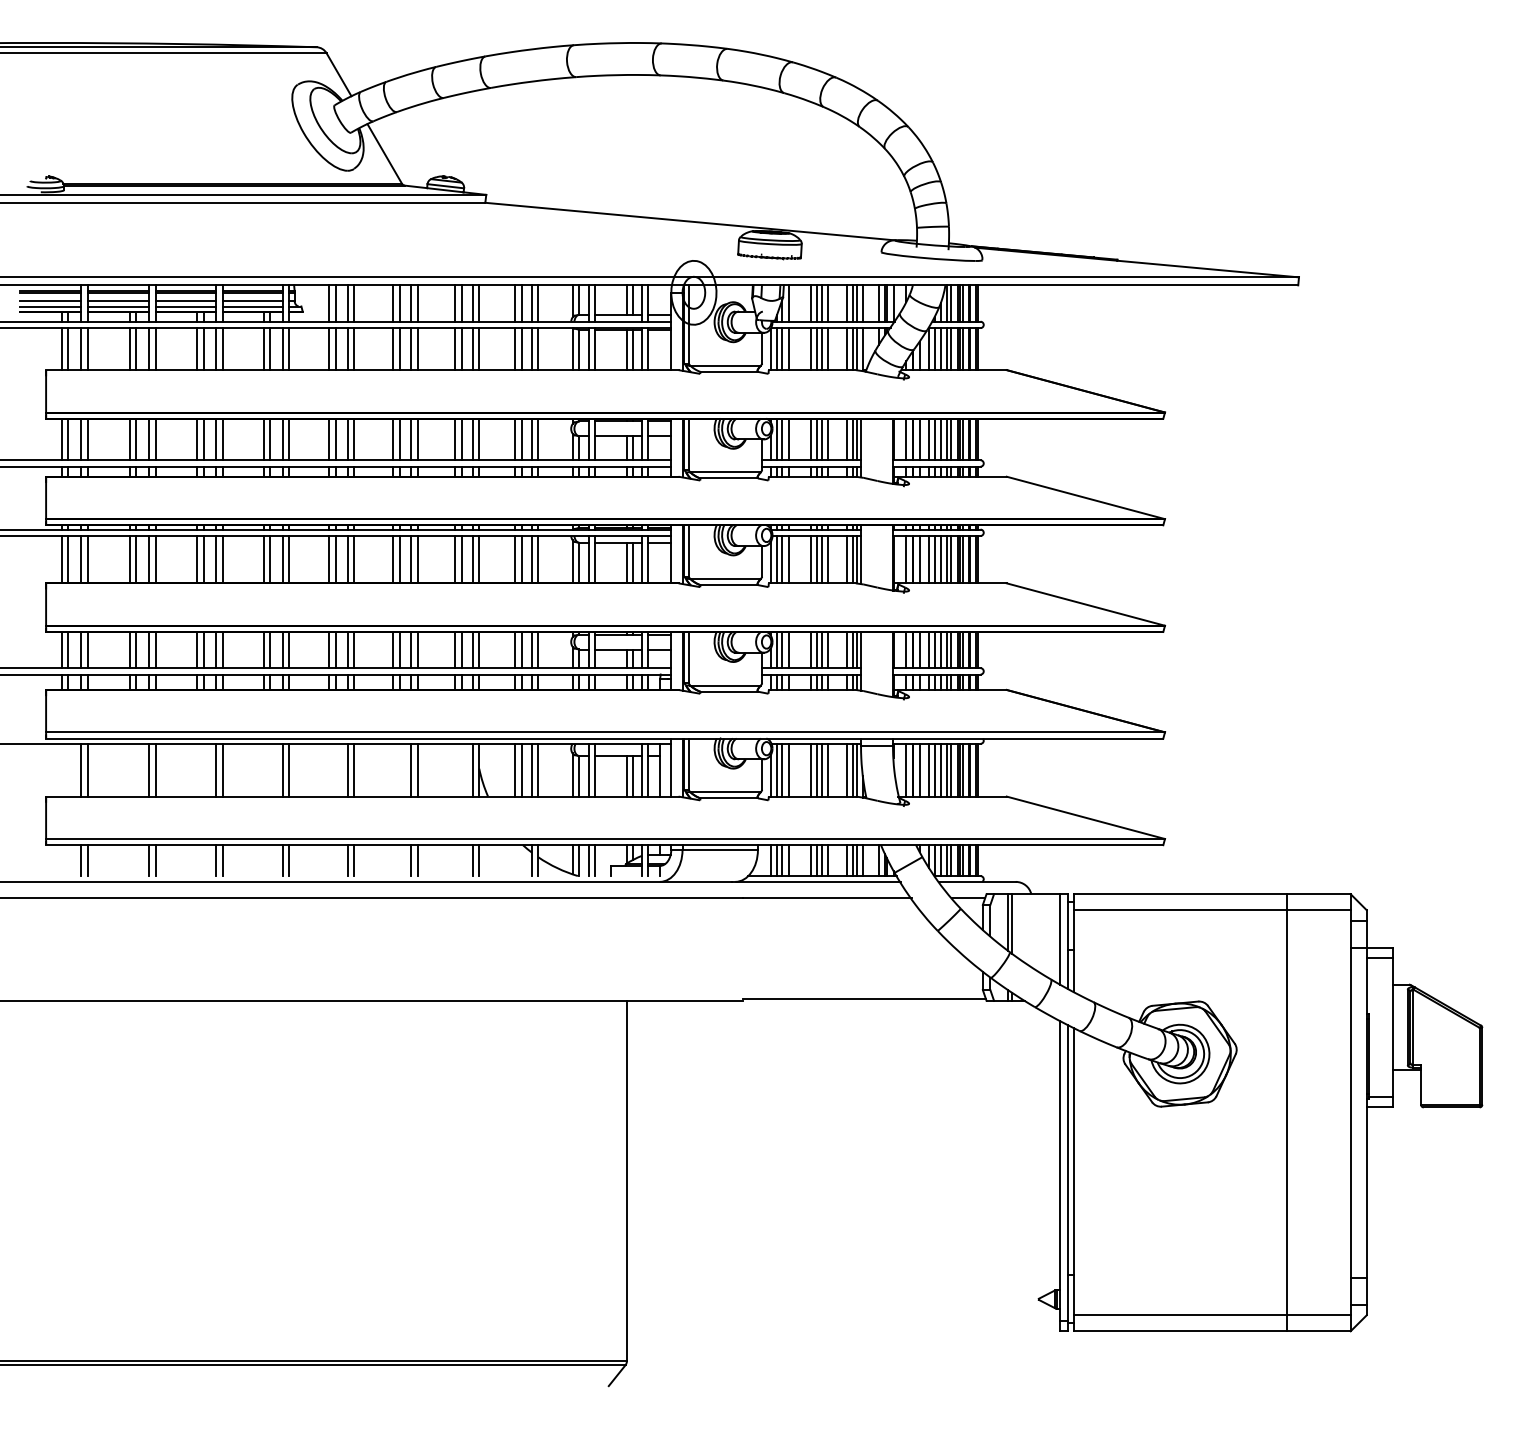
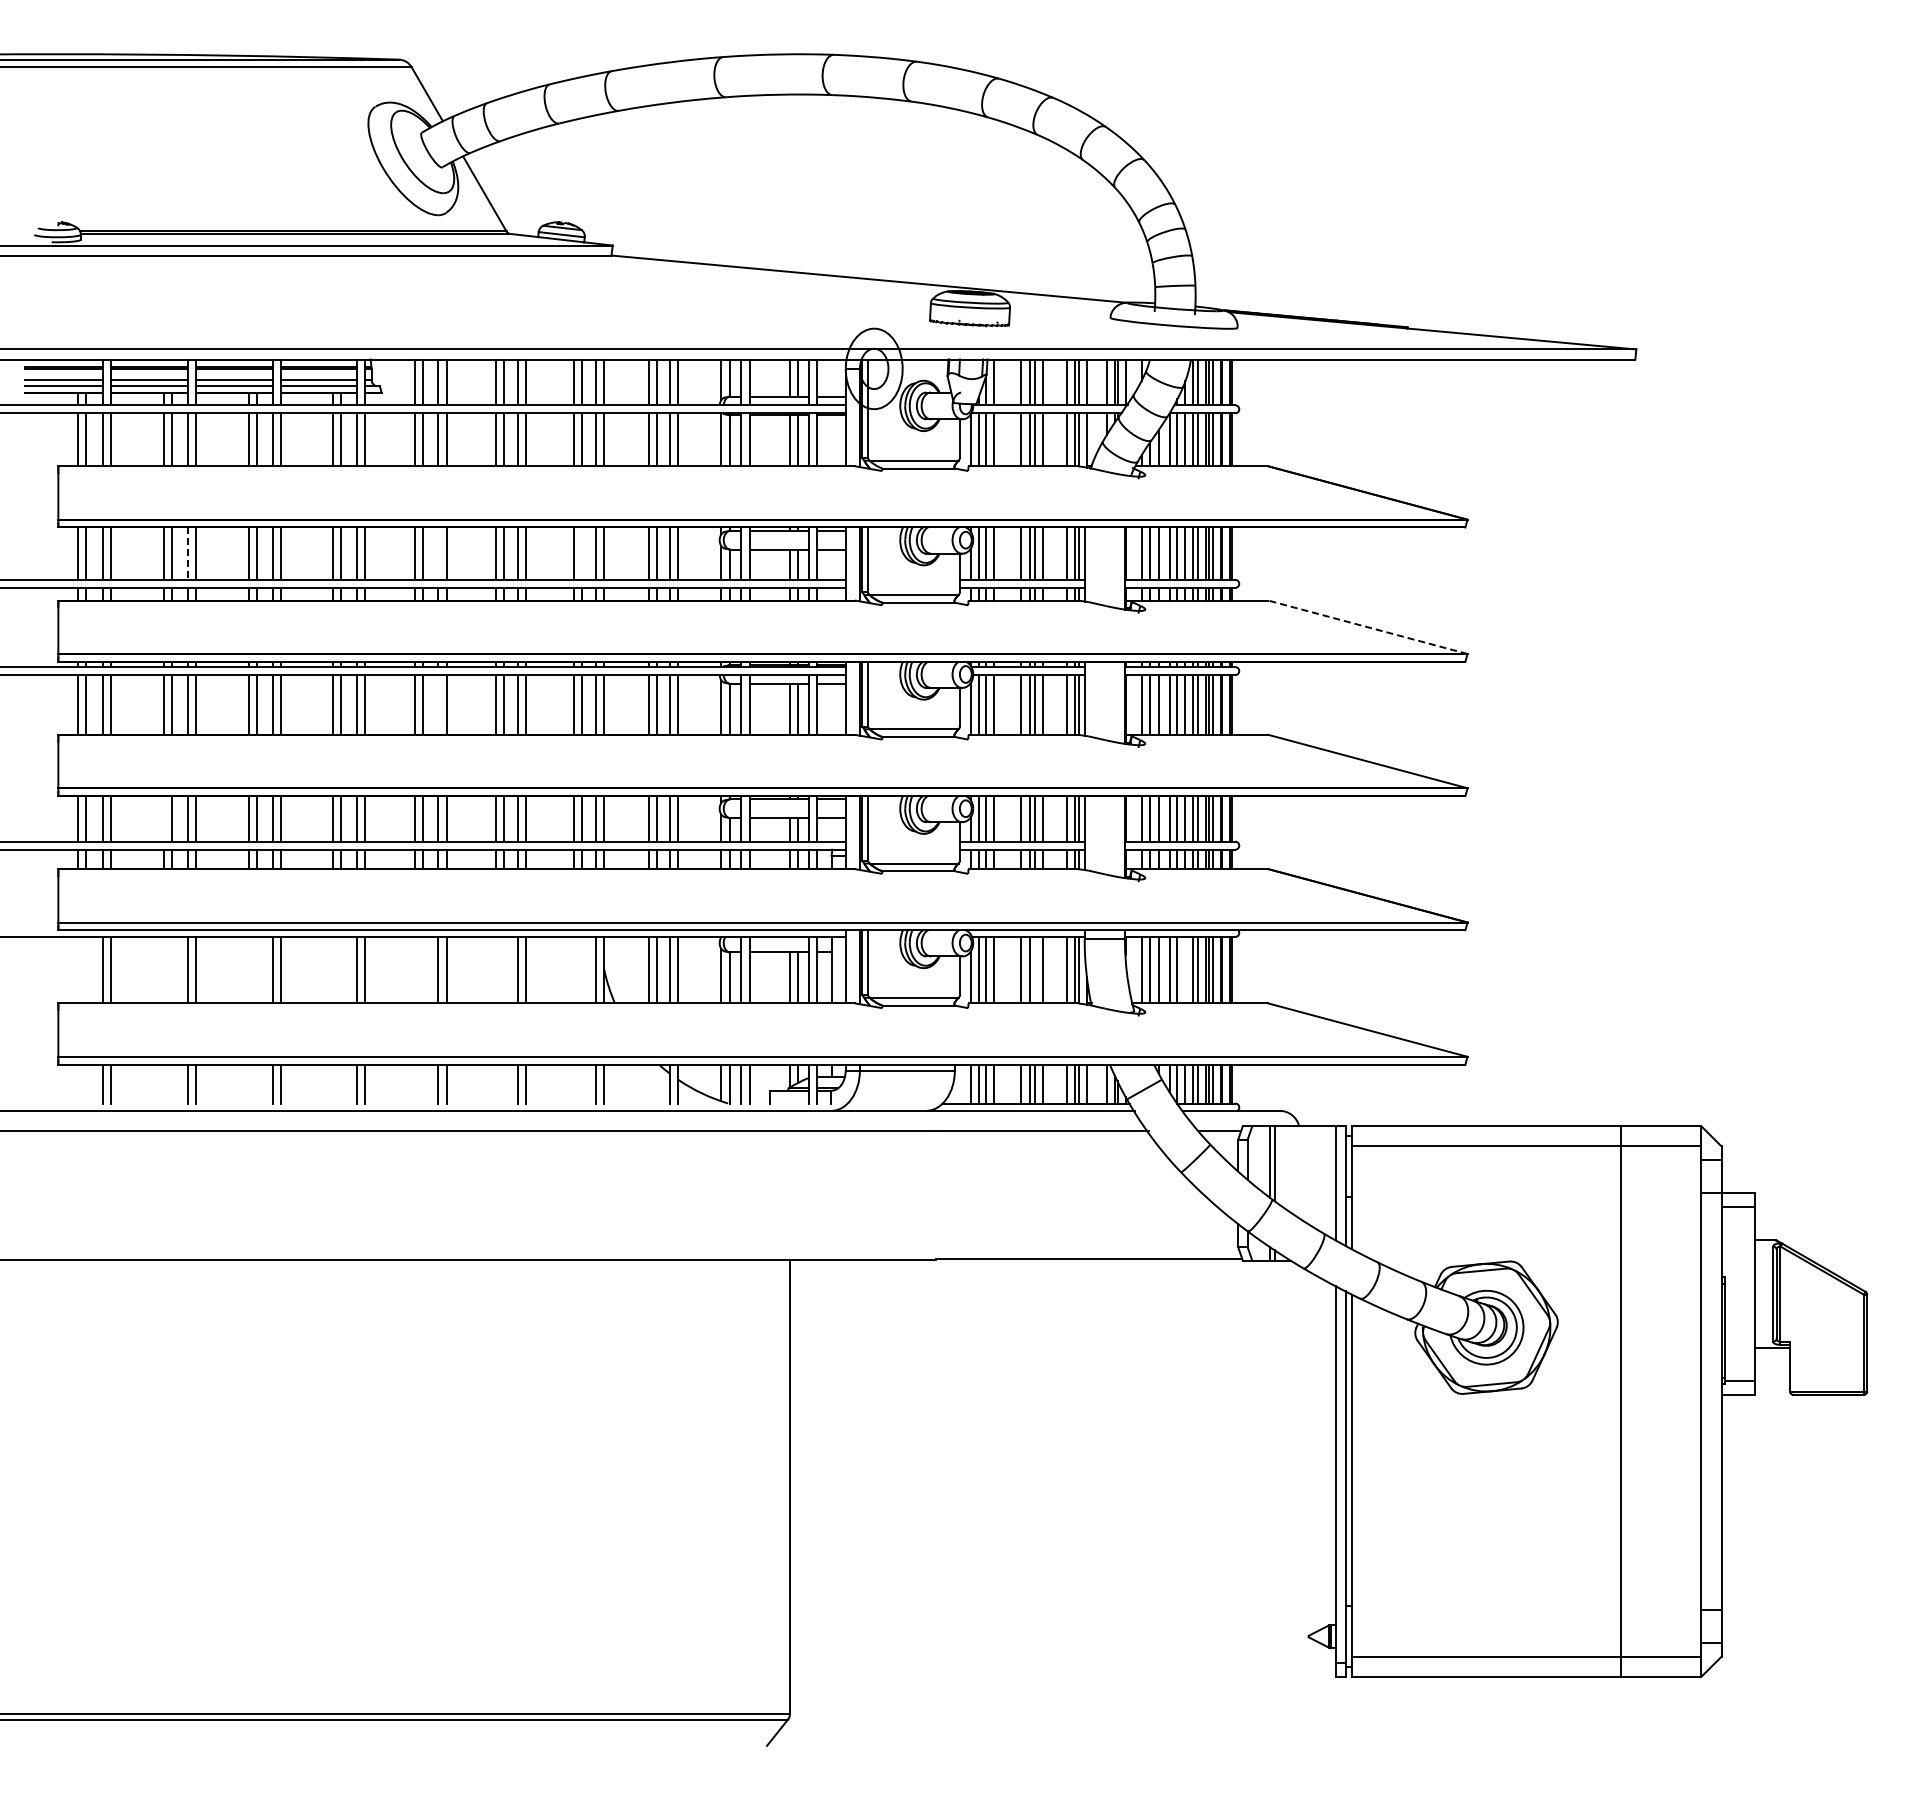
line: (347, 439) -> (438, 553), removed
line: (462, 439) -> (582, 553), removed
line: (149, 440) -> (188, 554), solid -> dashed
line: (1085, 498) -> (1367, 627), solid -> dashed
line: (347, 559) -> (438, 704), removed
line: (129, 649) -> (163, 818), removed
line: (821, 769) -> (1035, 969), removed
line: (941, 769) -> (1185, 969), removed

